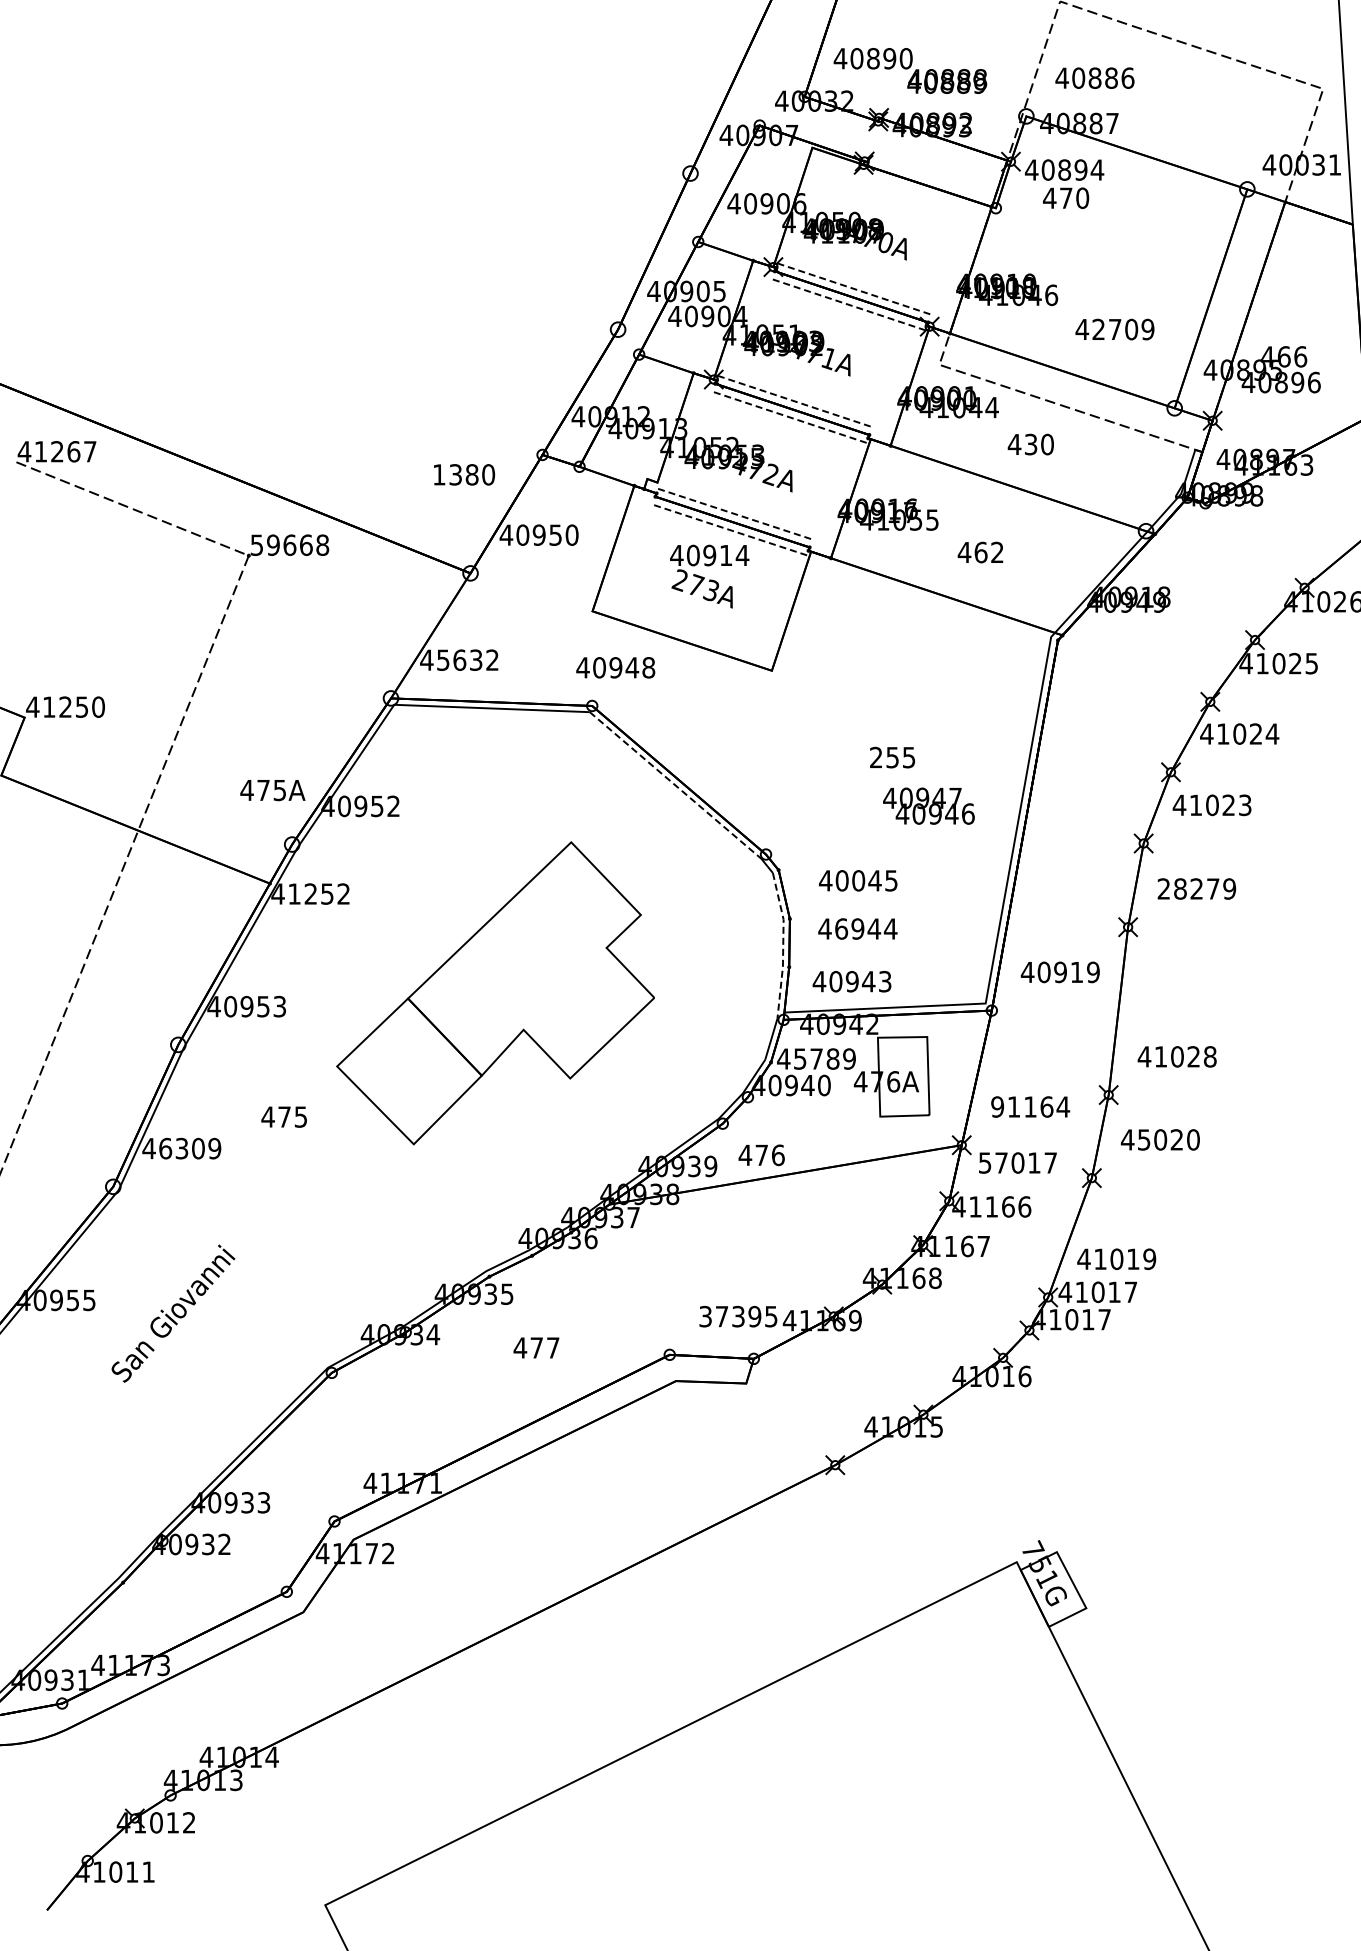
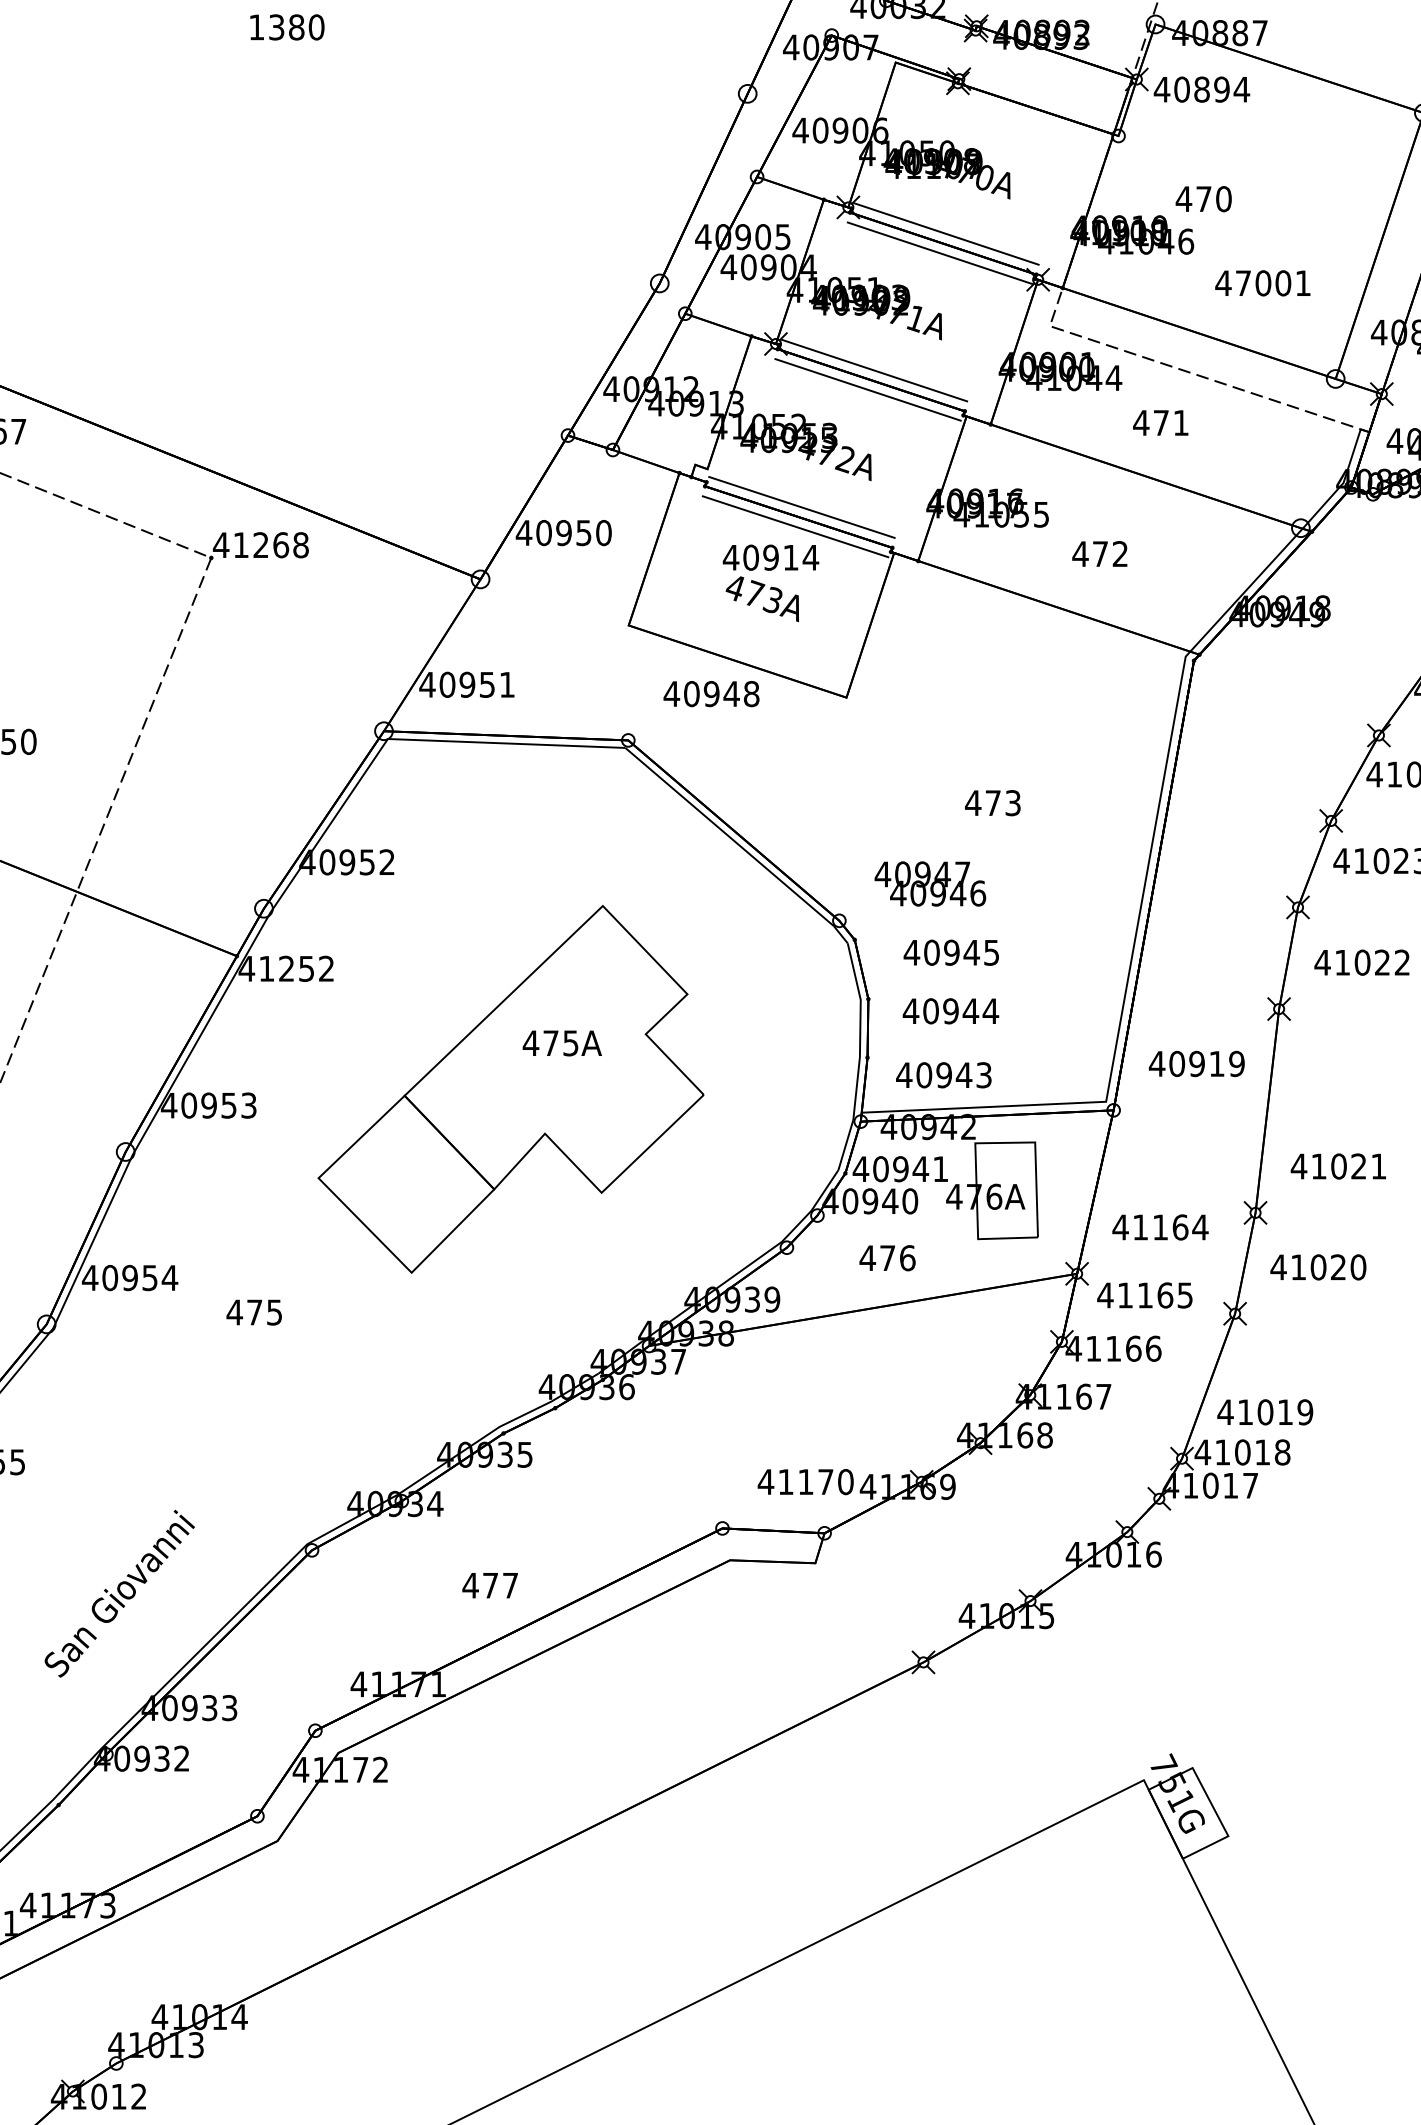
text: (1066, 197) -> (1204, 198), moved
line: (854, 288) -> (946, 233), dashed -> solid
line: (848, 304) -> (939, 252), dashed -> solid
text: (1123, 329) -> (1273, 283), 42709 -> 47001
line: (795, 401) -> (875, 370), dashed -> solid
line: (789, 417) -> (867, 390), dashed -> solid
text: (1038, 444) -> (1170, 422), 430 -> 471
text: (464, 474) -> (287, 26), moved
line: (735, 514) -> (802, 507), dashed -> solid
line: (729, 529) -> (795, 526), dashed -> solid
text: (273, 544) -> (241, 544), 59668 -> 41268
text: (980, 552) -> (1099, 554), 462 -> 472
text: (679, 580) -> (734, 588), 273A -> 473A
text: (467, 659) -> (476, 683), 45632 -> 40951
text: (615, 667) -> (711, 693), moved
text: (892, 757) -> (992, 802), 255 -> 473
line: (675, 785) -> (729, 836), dashed -> solid
text: (272, 790) -> (561, 1043), moved
text: (928, 805) -> (929, 883), moved
text: (858, 880) -> (951, 952), 40045 -> 40945
text: (1196, 888) -> (1362, 962), 28279 -> 41022
text: (841, 928) -> (931, 1010), 46944 -> 40944
line: (783, 946) -> (860, 1032), dashed -> solid
text: (1209, 1056) -> (1377, 1166), 41028 -> 41021
text: (824, 1058) -> (910, 1168), 45789 -> 40941
text: (997, 1106) -> (1120, 1226), 91164 -> 41164
text: (283, 1116) -> (253, 1311), moved
text: (1144, 1139) -> (1299, 1266), 45020 -> 41020
text: (190, 1148) -> (140, 1277), 46309 -> 40954
text: (761, 1155) -> (887, 1258), moved
text: (1017, 1162) -> (1144, 1294), 57017 -> 41165
text: (1130, 1292) -> (1282, 1452), 41017 -> 41018
text: (173, 1313) -> (119, 1593), moved
text: (737, 1316) -> (804, 1481), 37395 -> 41170
text: (536, 1347) -> (490, 1585), moved

